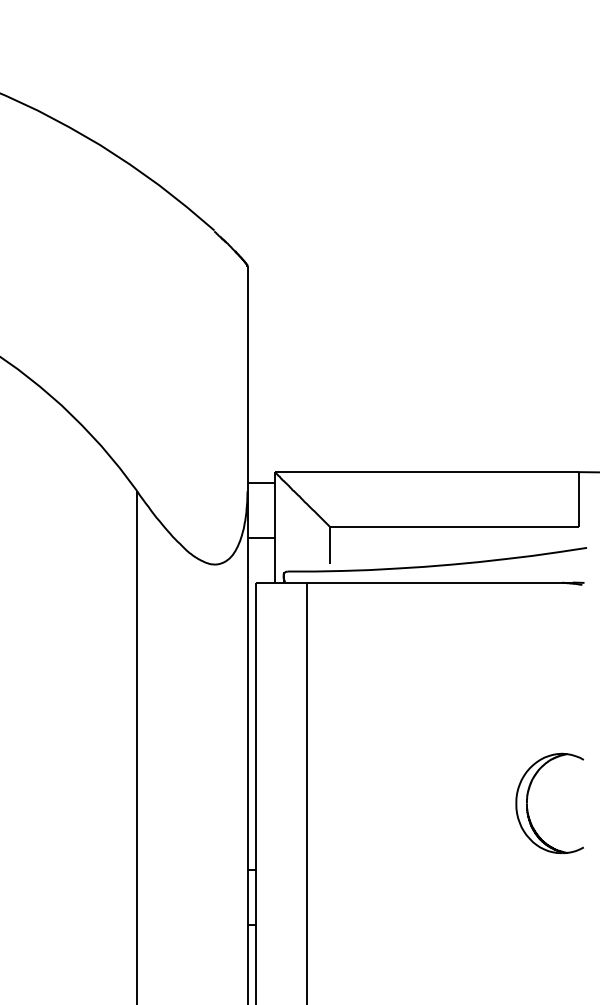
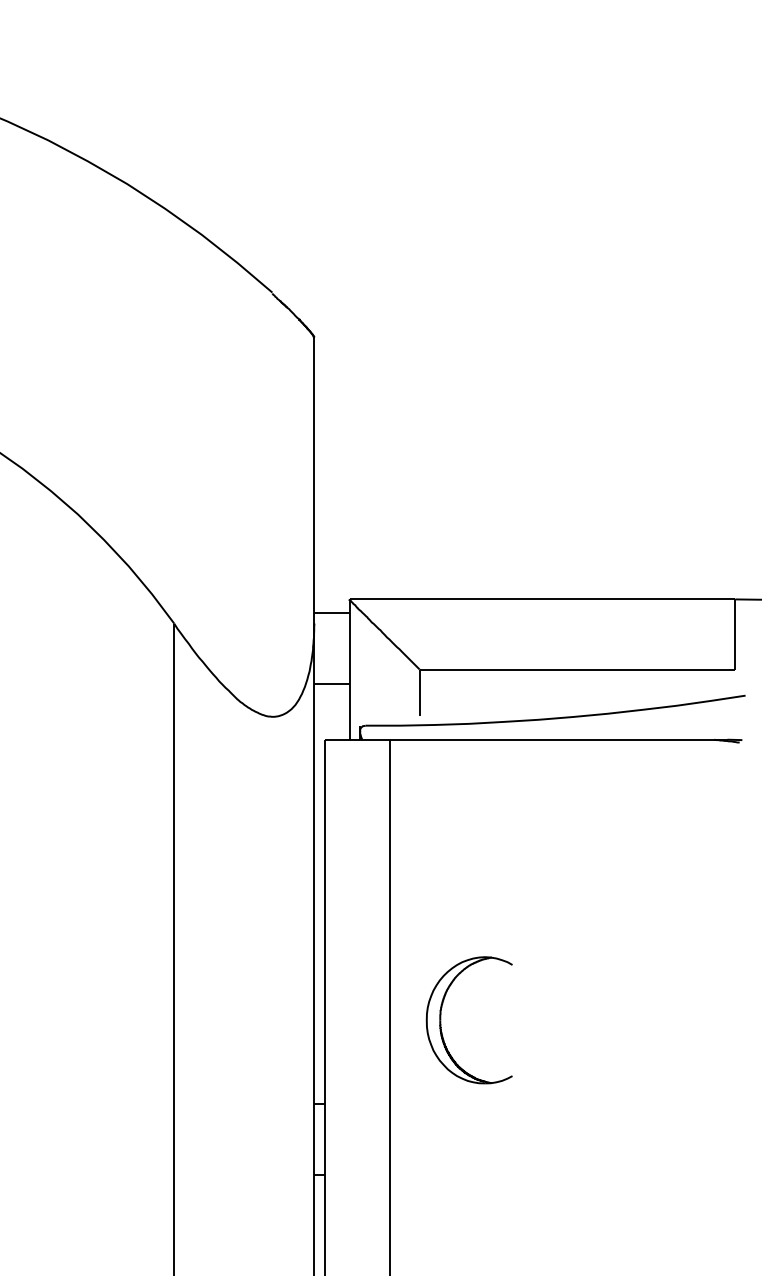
part: (527, 803) -> (441, 1020), moved

